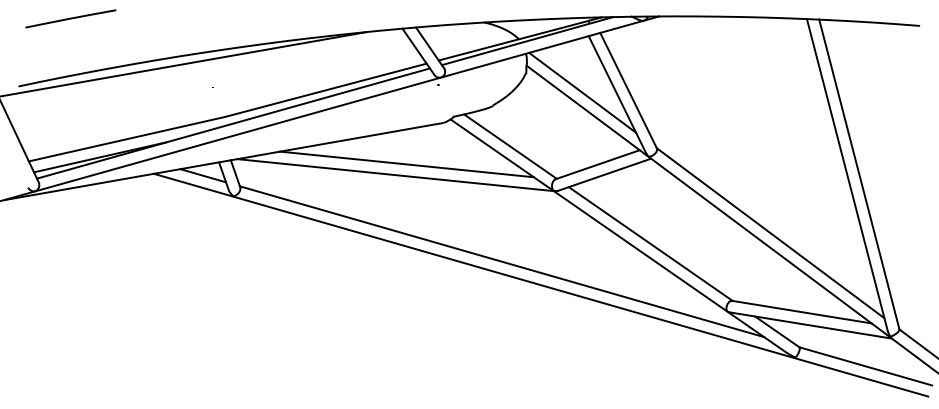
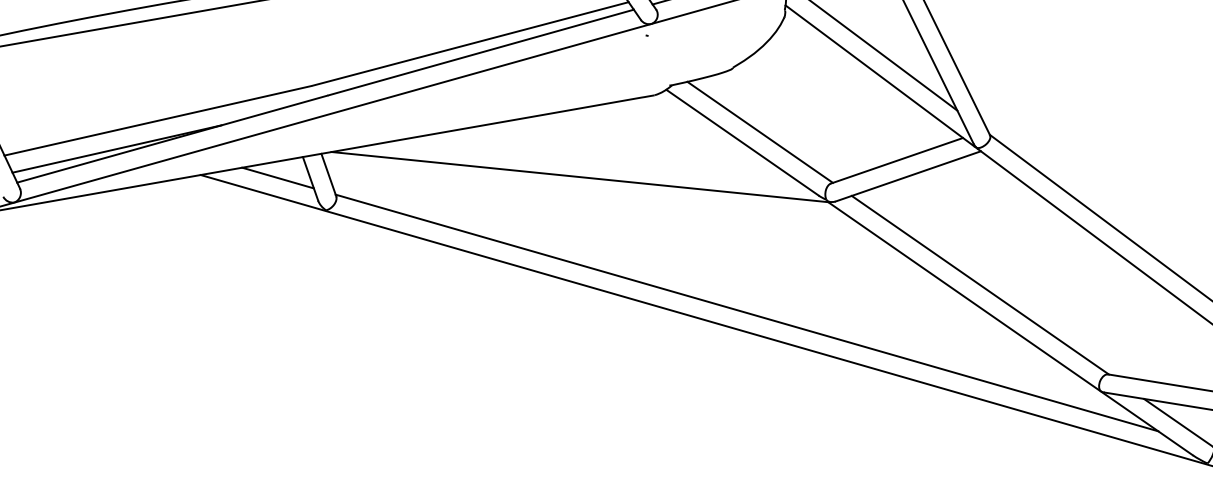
line: (406, 164) -> (597, 160), removed

